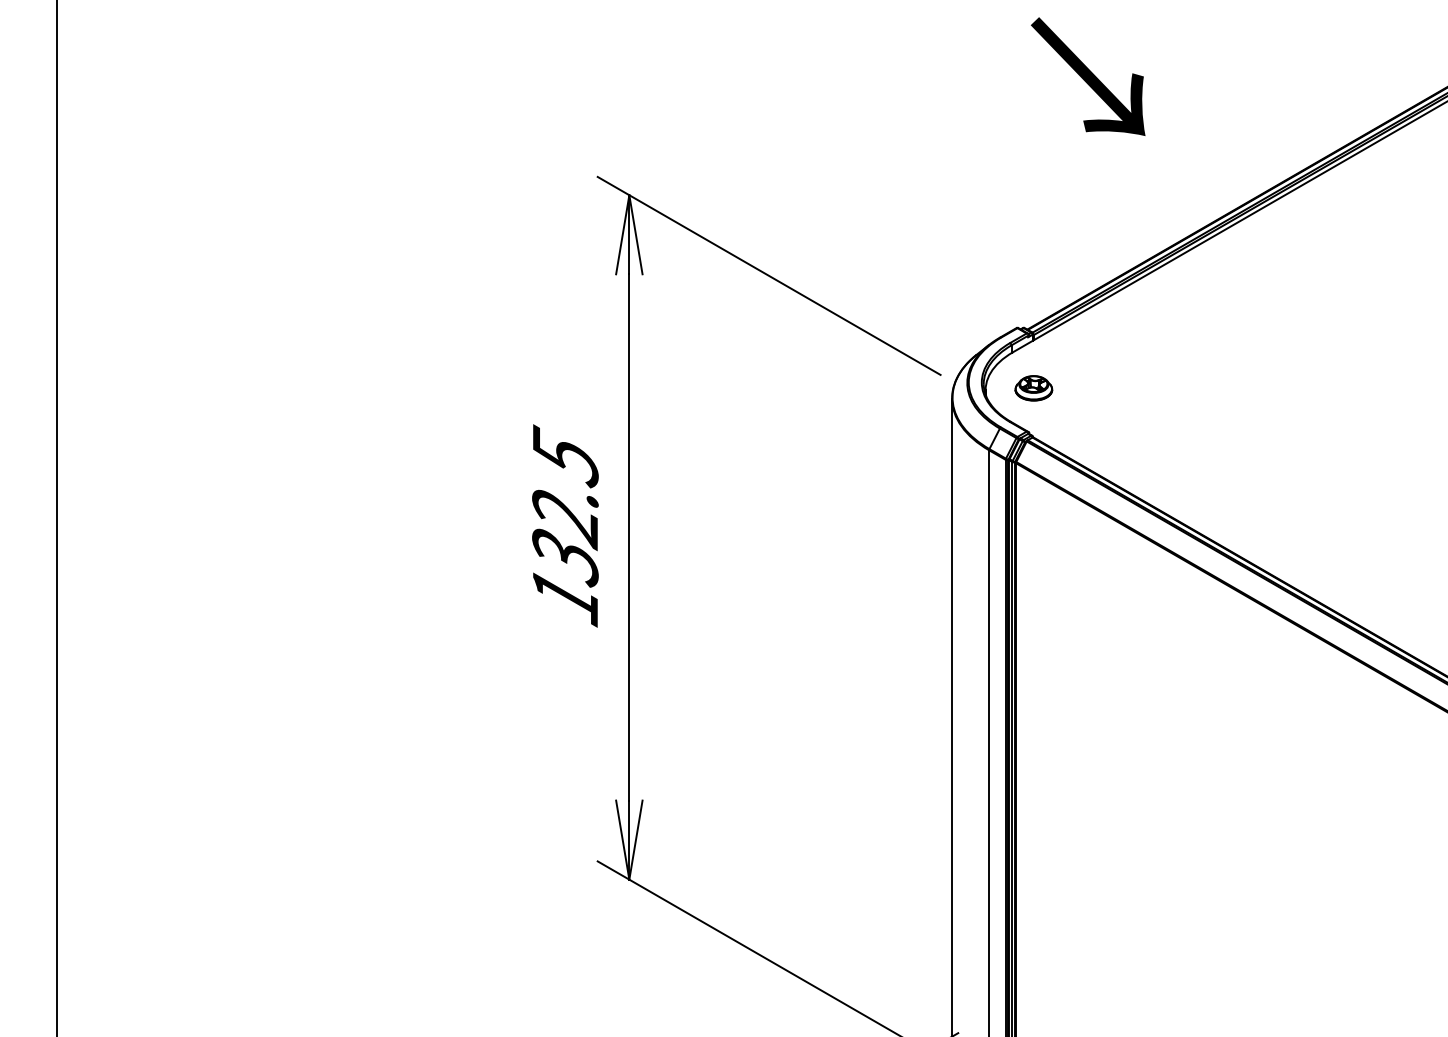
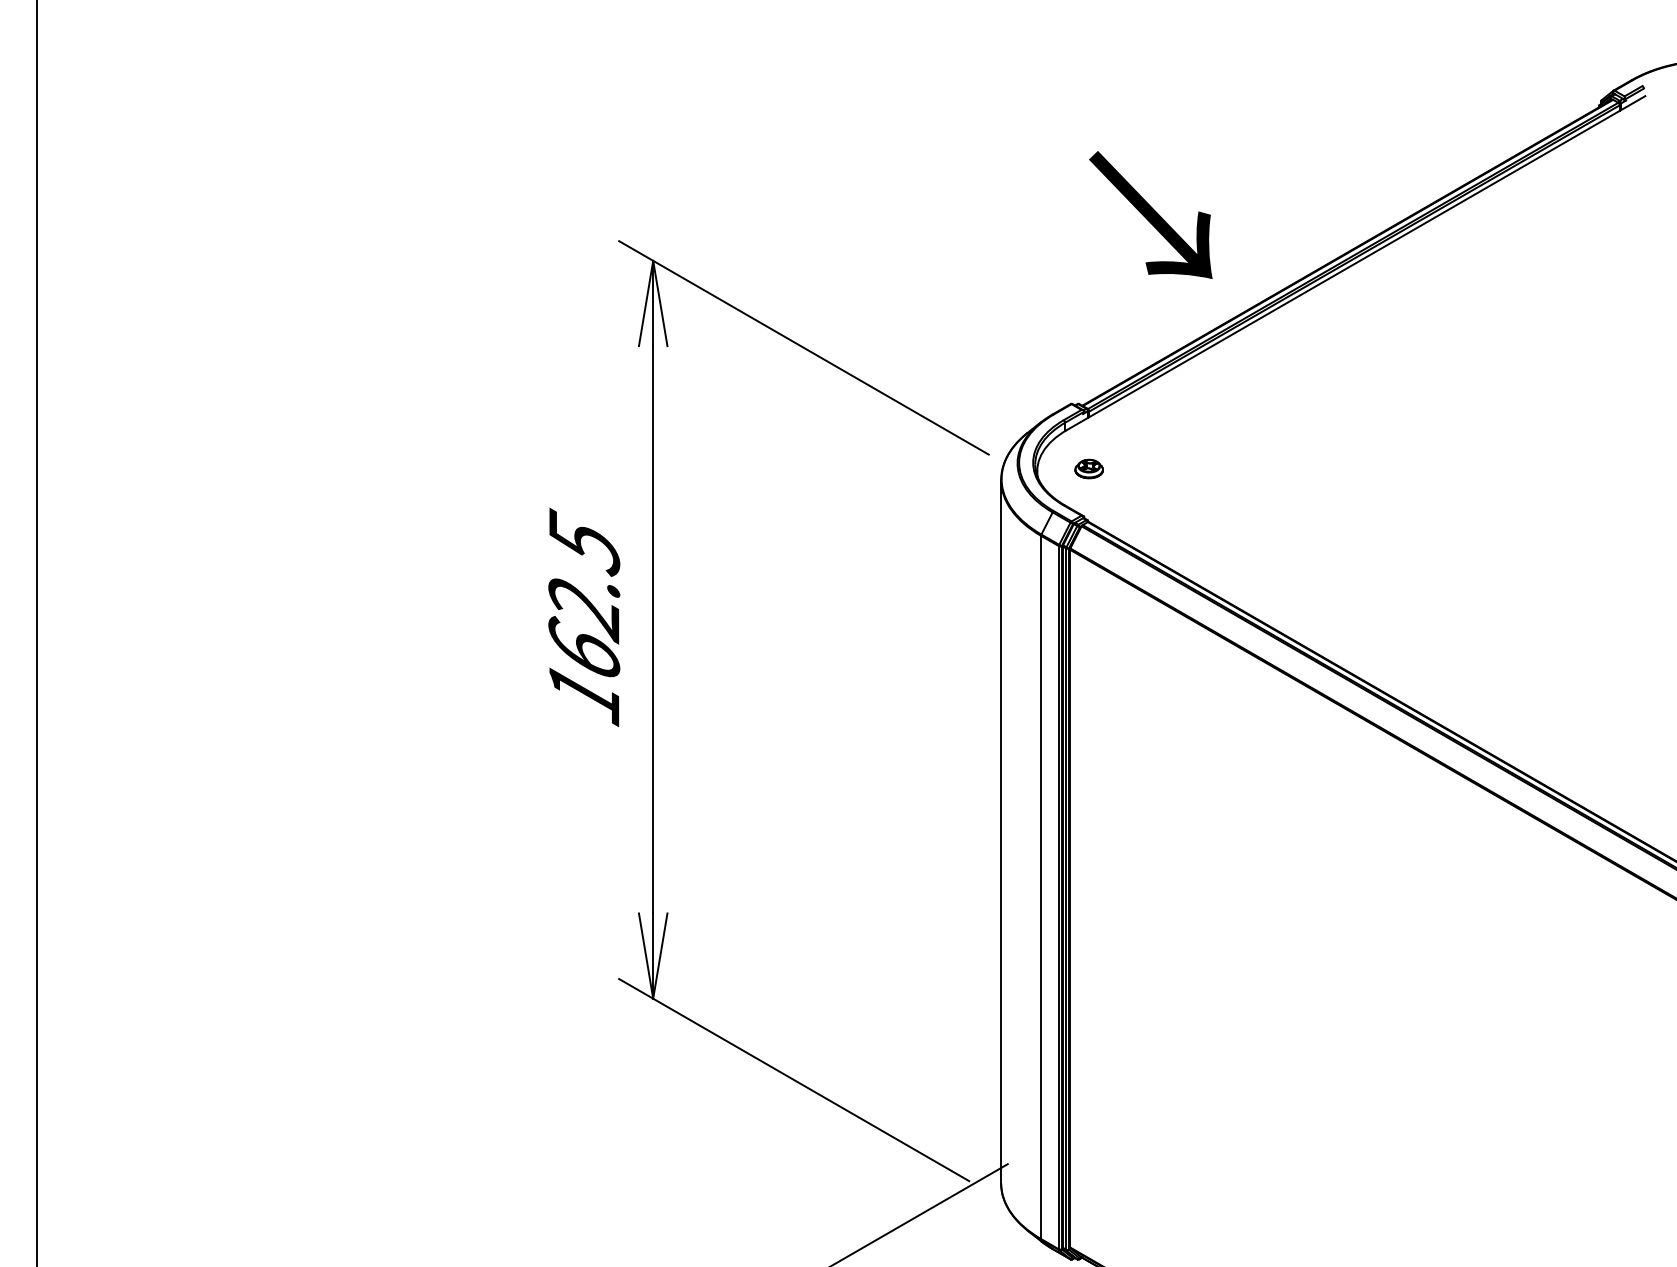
text: (1087, 77) -> (1150, 215), moved
part: (1033, 387) -> (1088, 468), size x0.7
text: (565, 555) -> (584, 649), 132.5 -> 162.5

